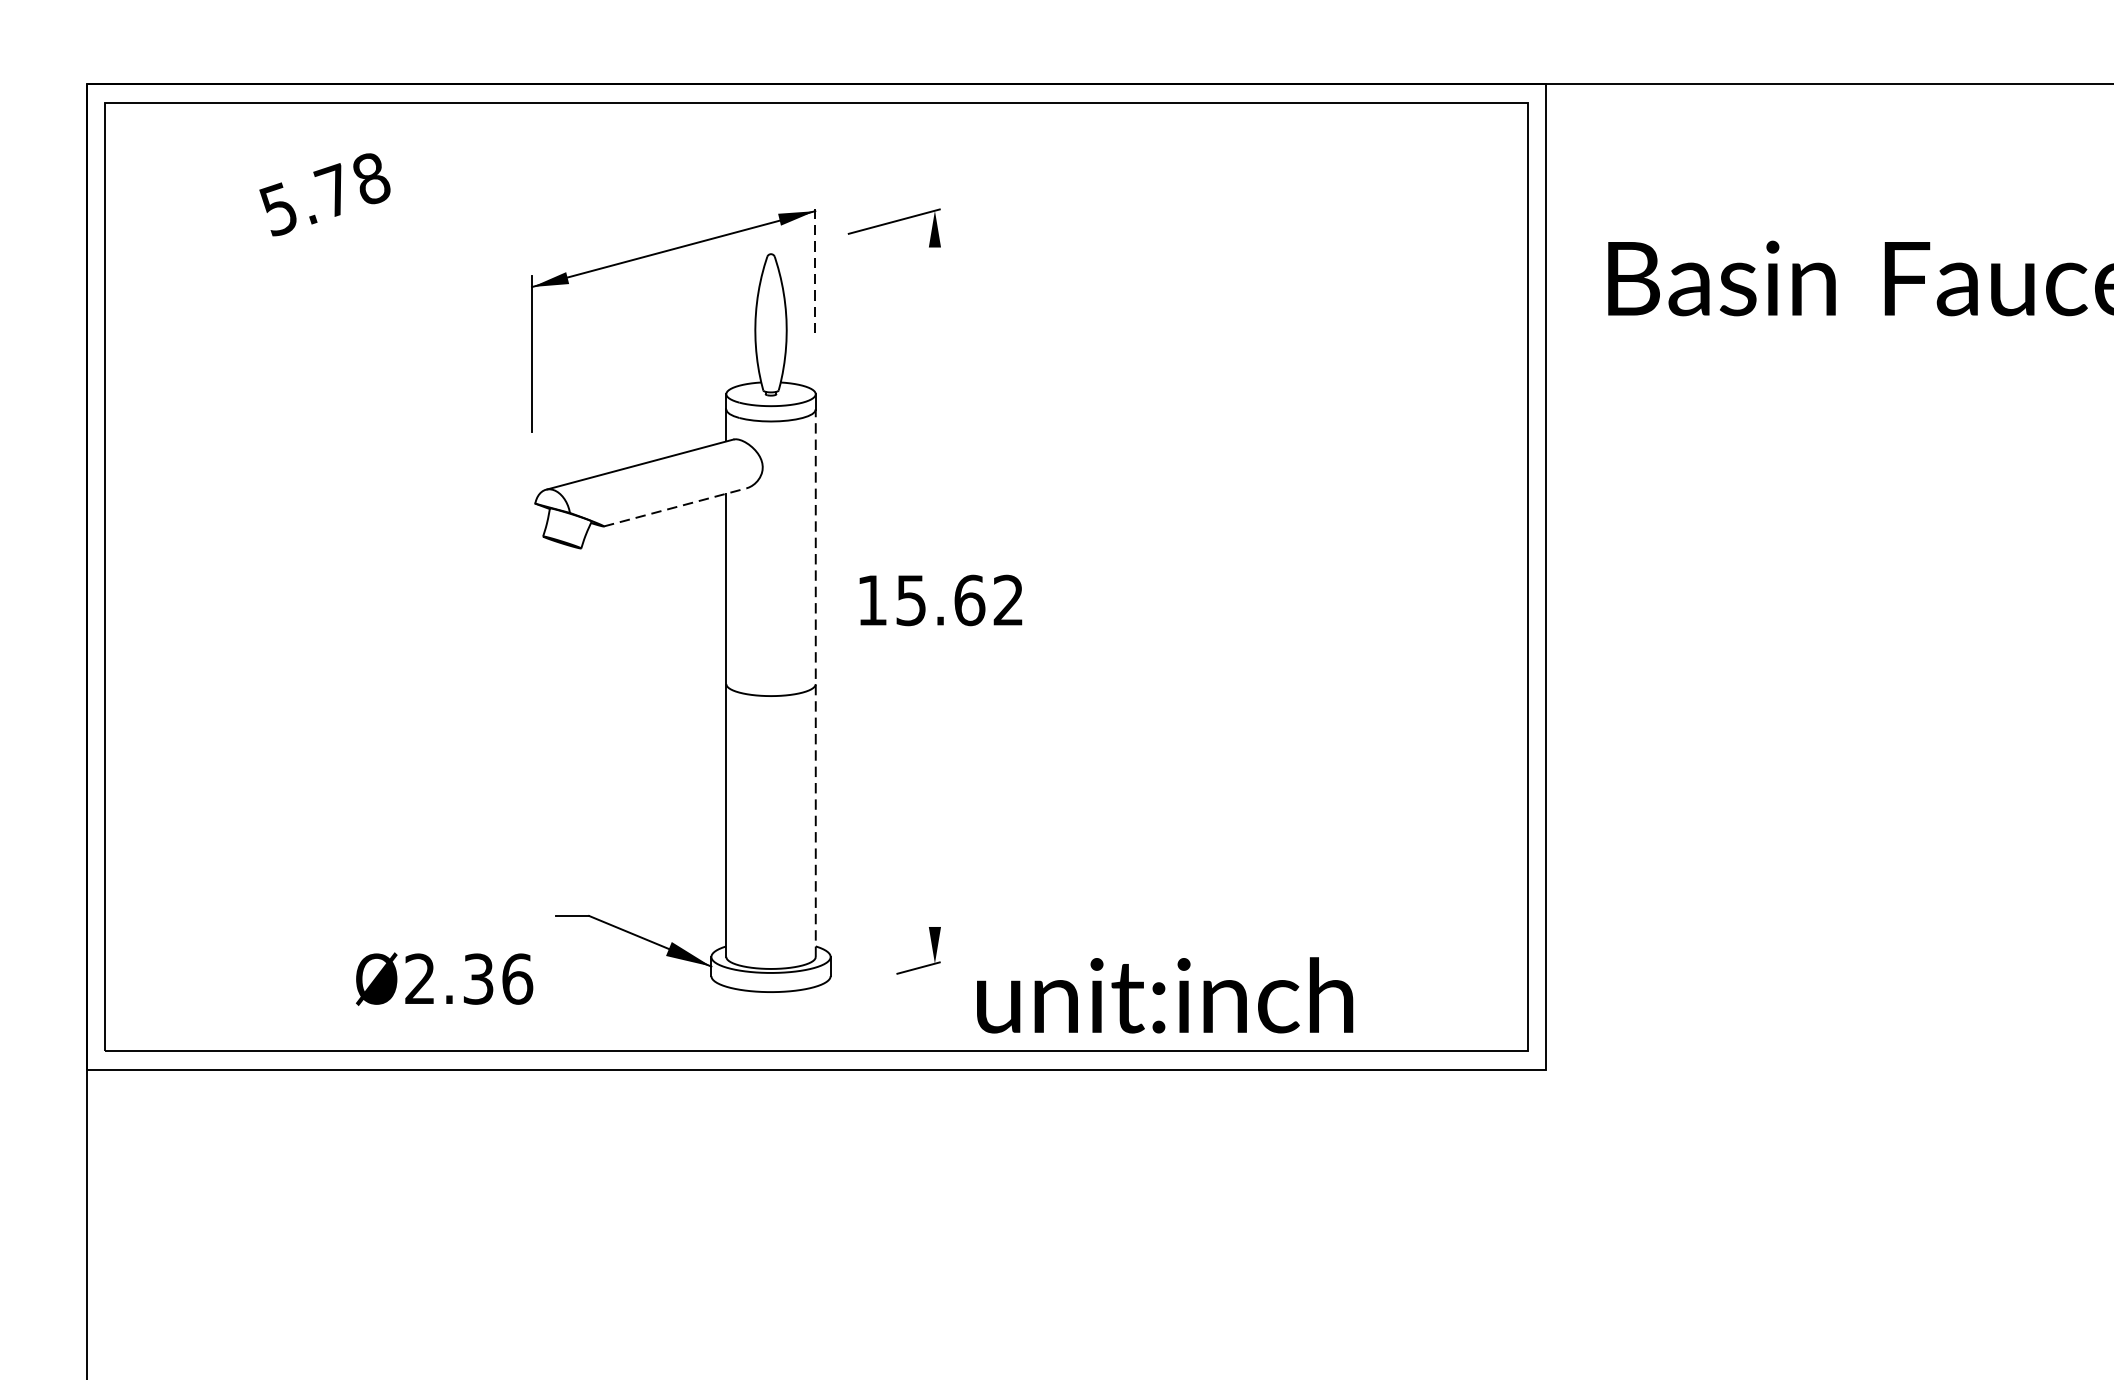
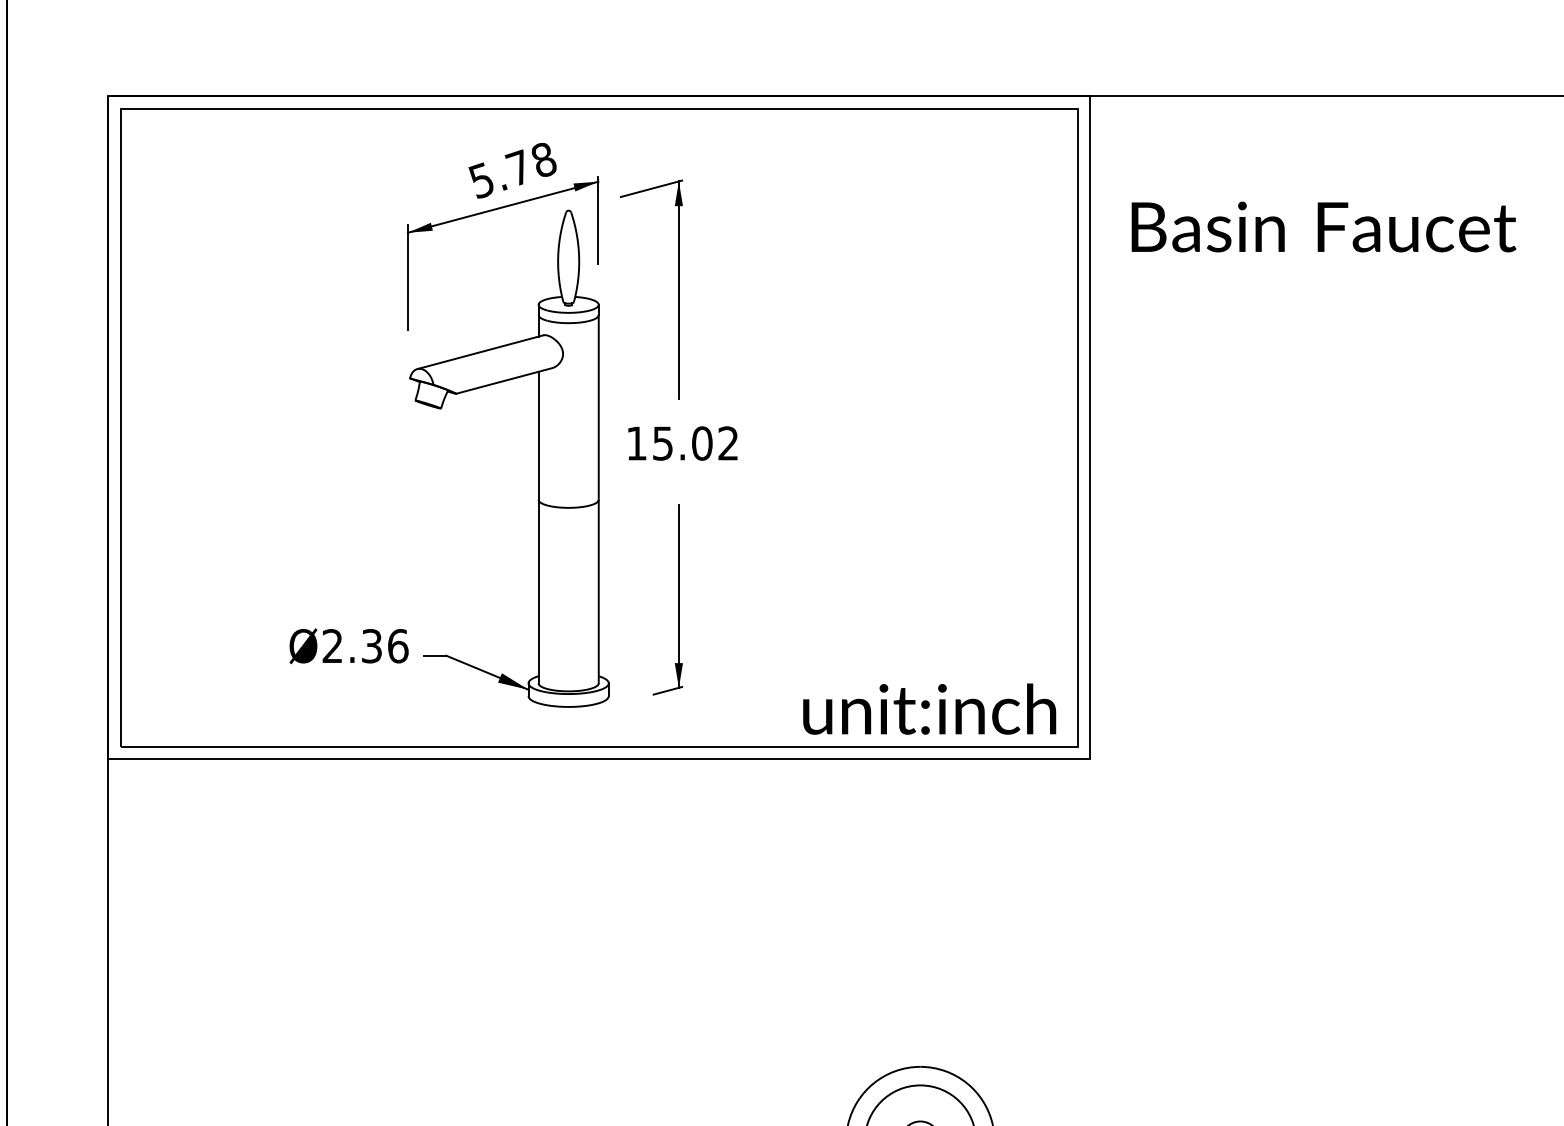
text: (324, 194) -> (512, 170), moved
line: (815, 268) -> (598, 220), dashed -> solid
line: (934, 372) -> (678, 290), added
line: (675, 506) -> (504, 380), dashed -> solid
text: (970, 600) -> (702, 443), 15.62 -> 15.02
line: (815, 682) -> (598, 498), dashed -> solid
line: (934, 826) -> (678, 595), added
text: (443, 979) -> (348, 646), moved
text: (1164, 994) -> (929, 708), moved

